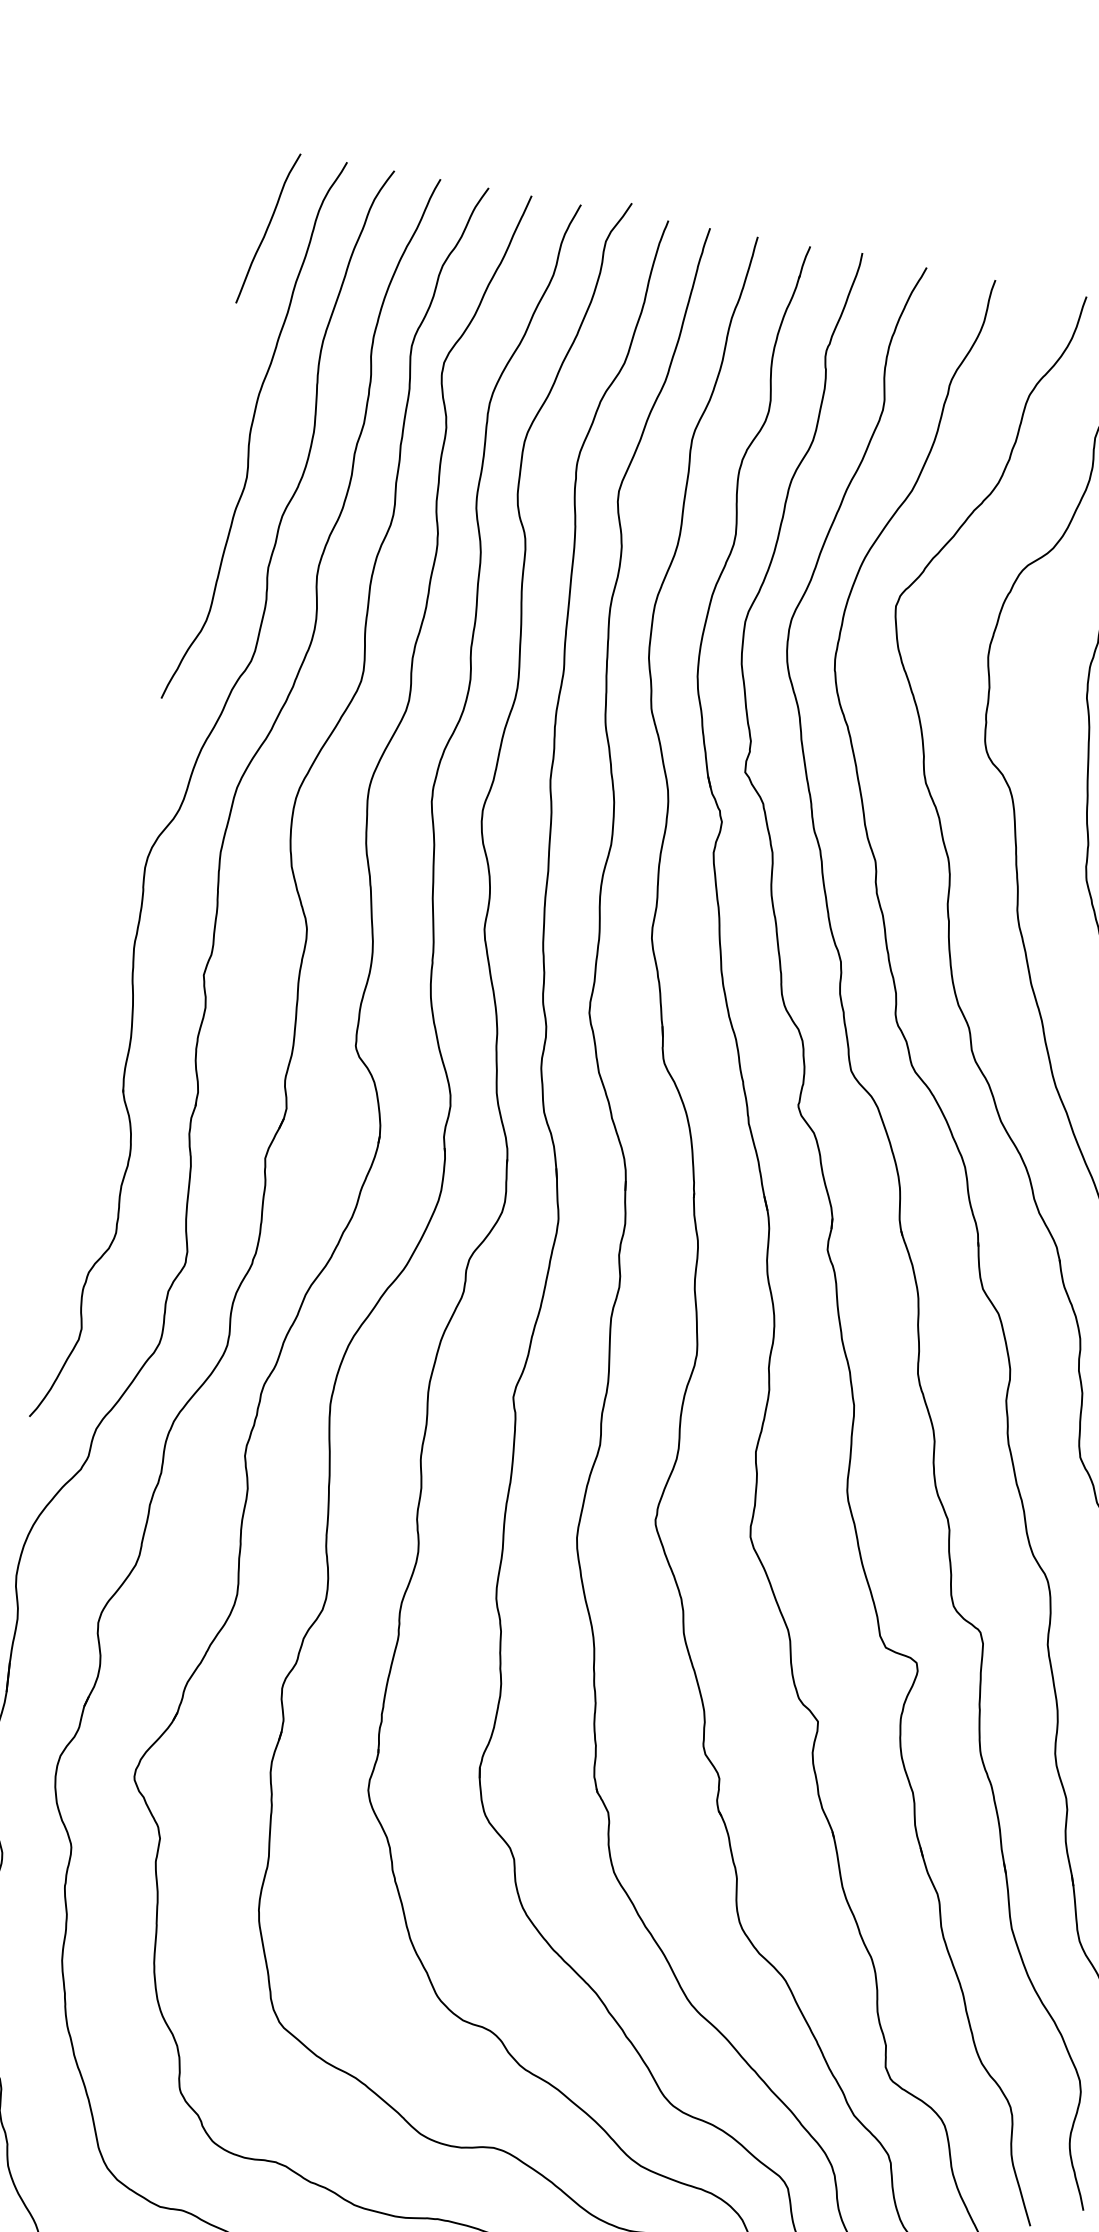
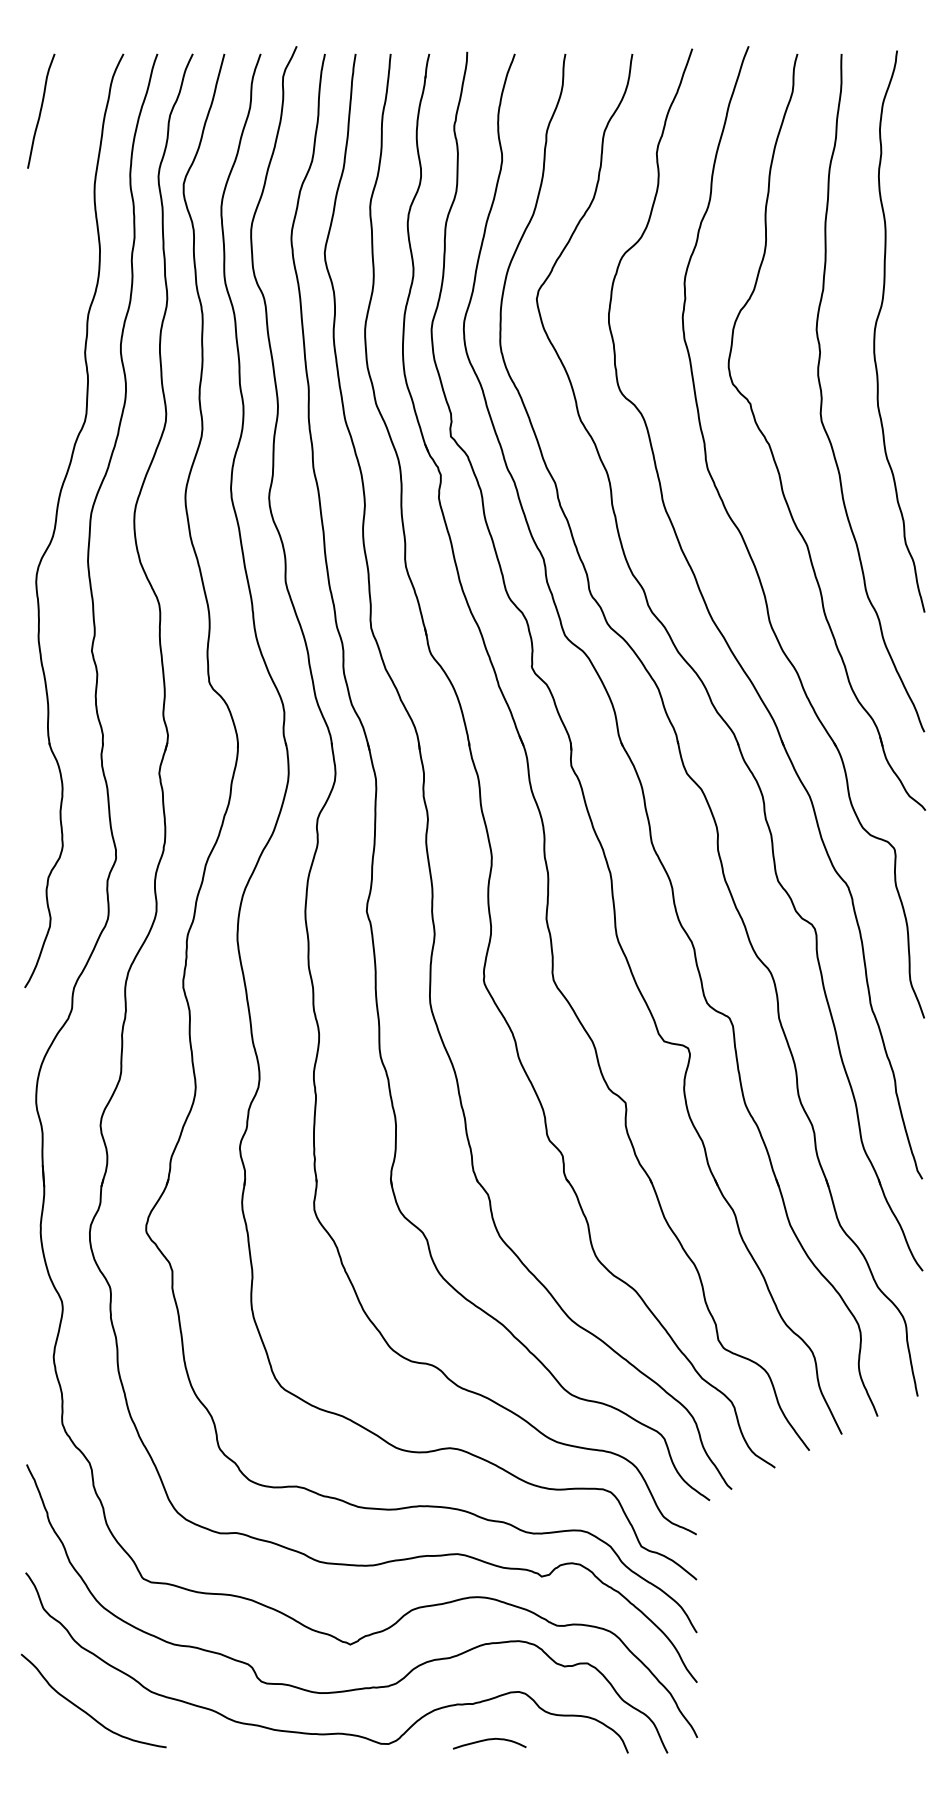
curve: (251, 429) -> (55, 256), removed

